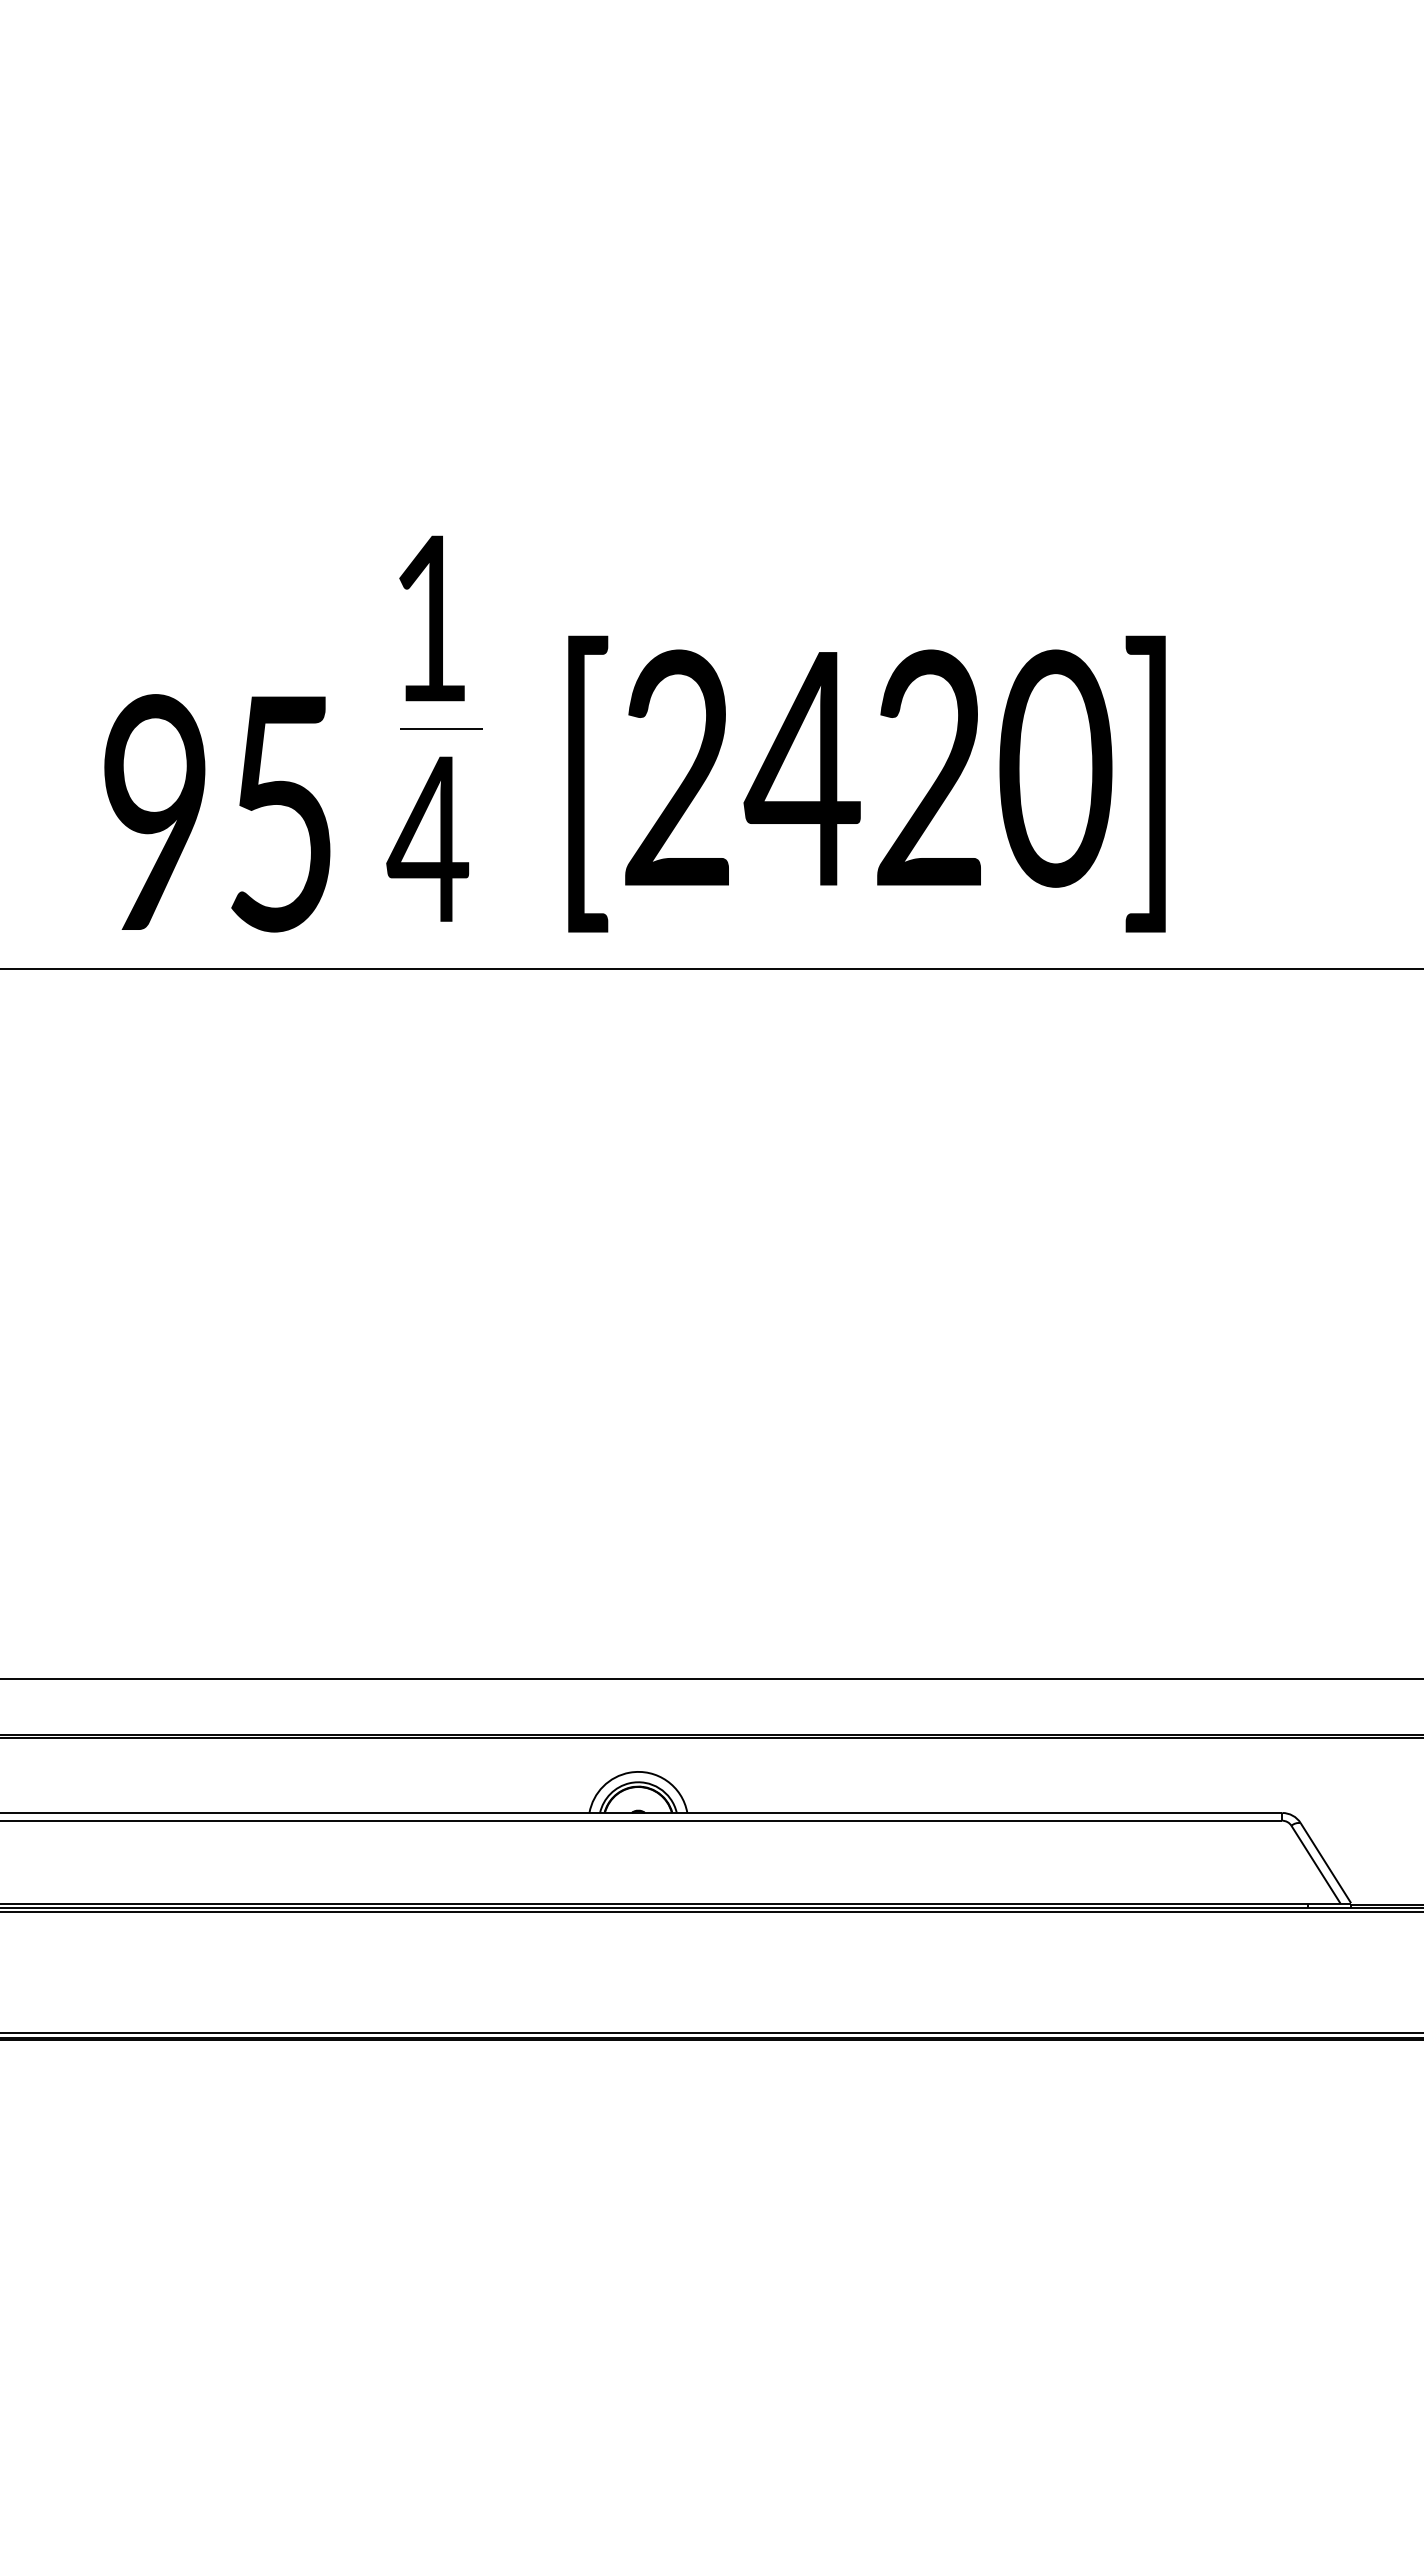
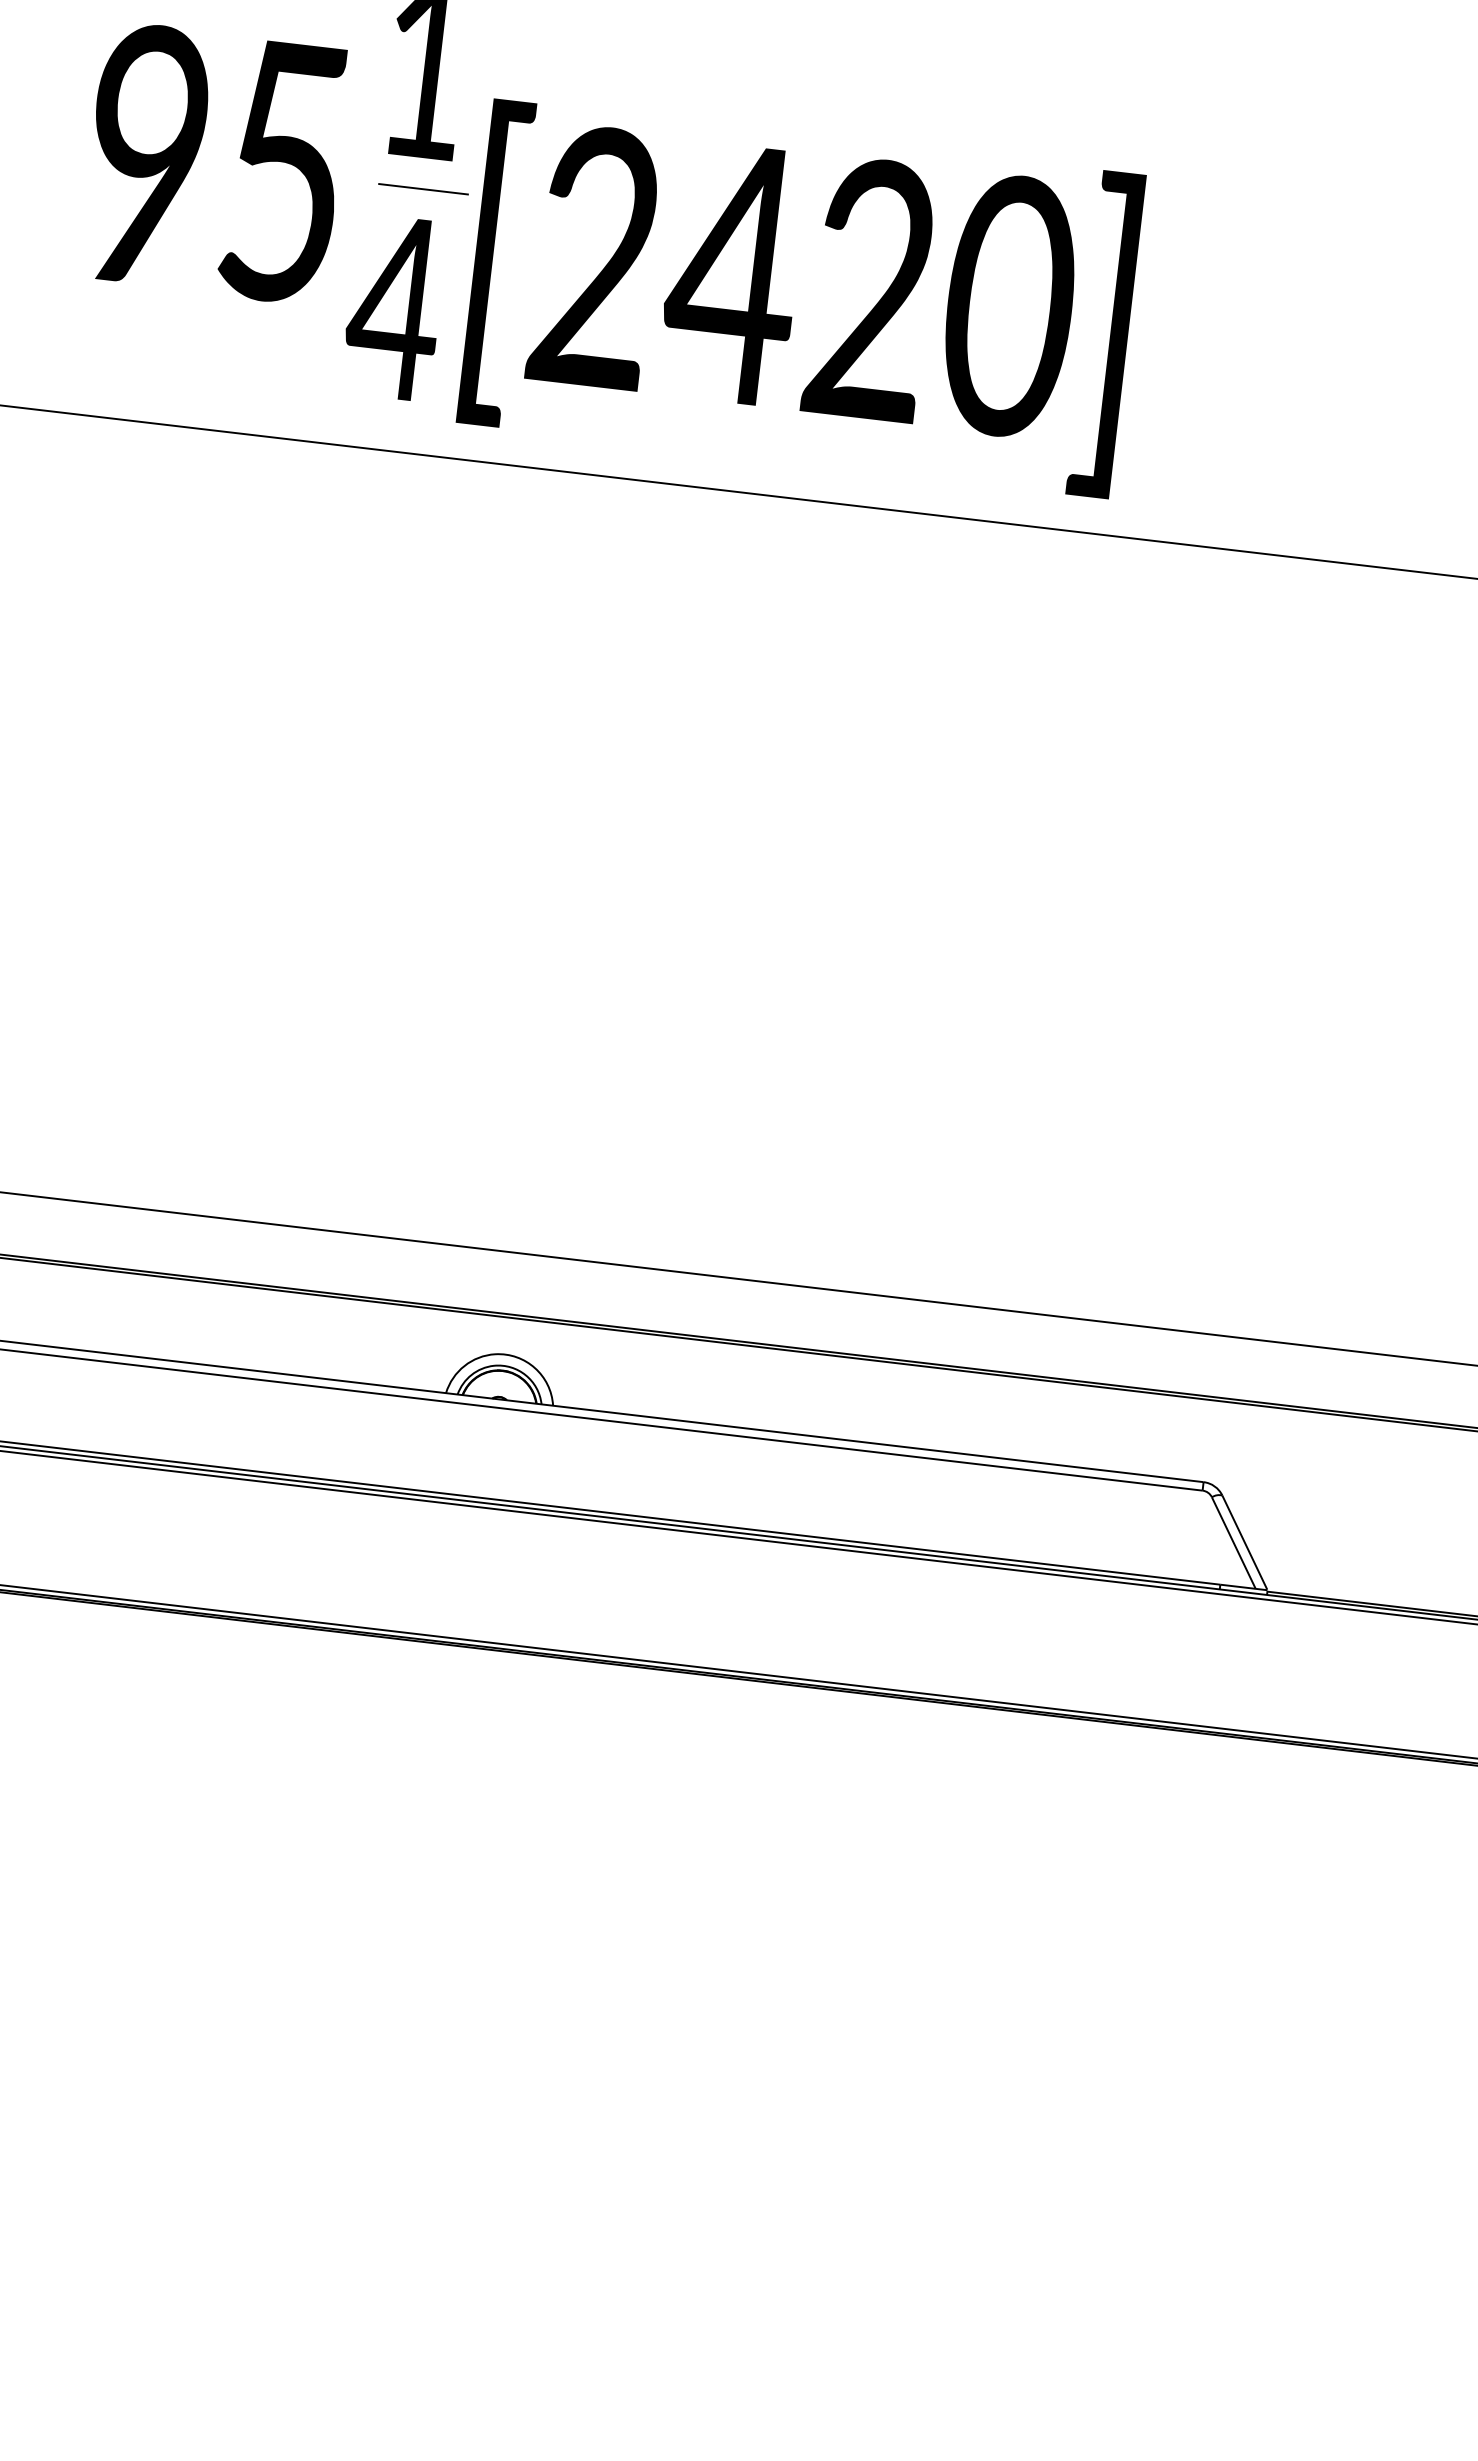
text: (866, 783) -> (800, 298), moved
text: (217, 813) -> (214, 163), moved

